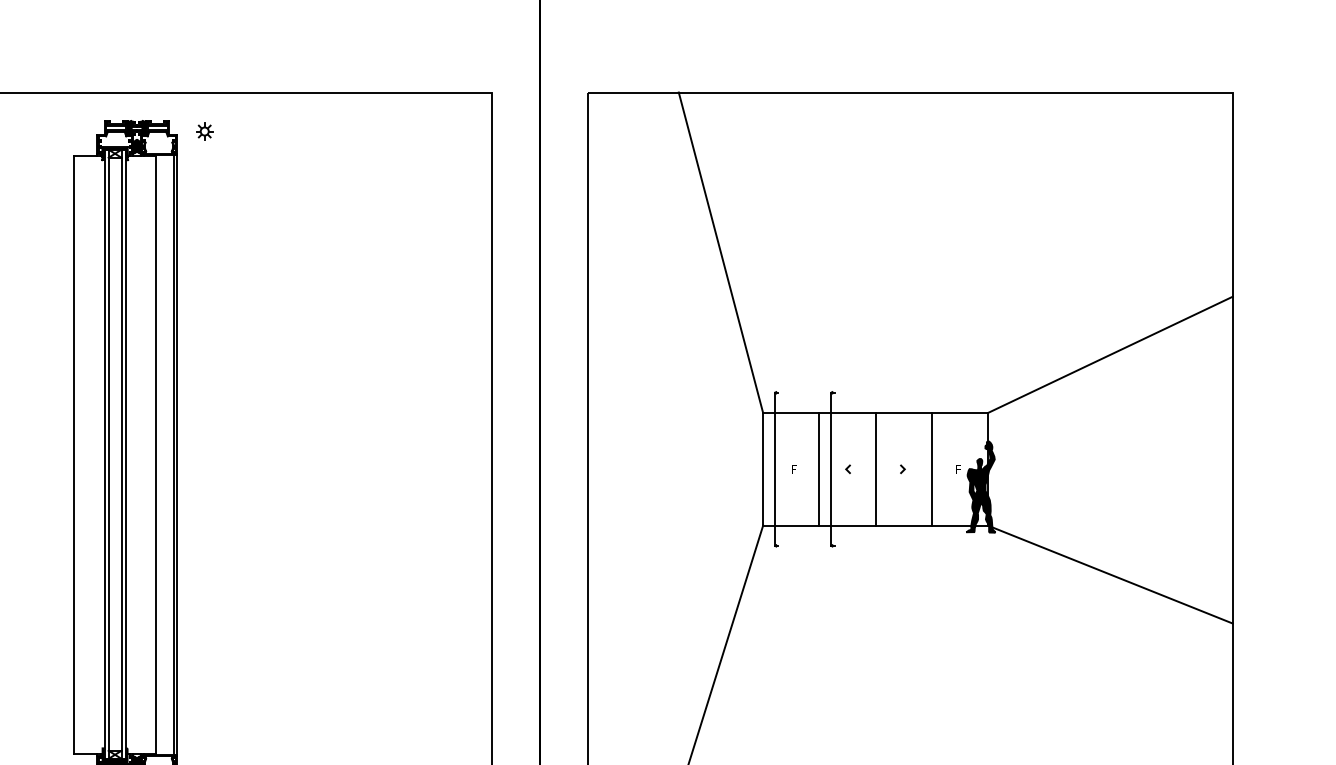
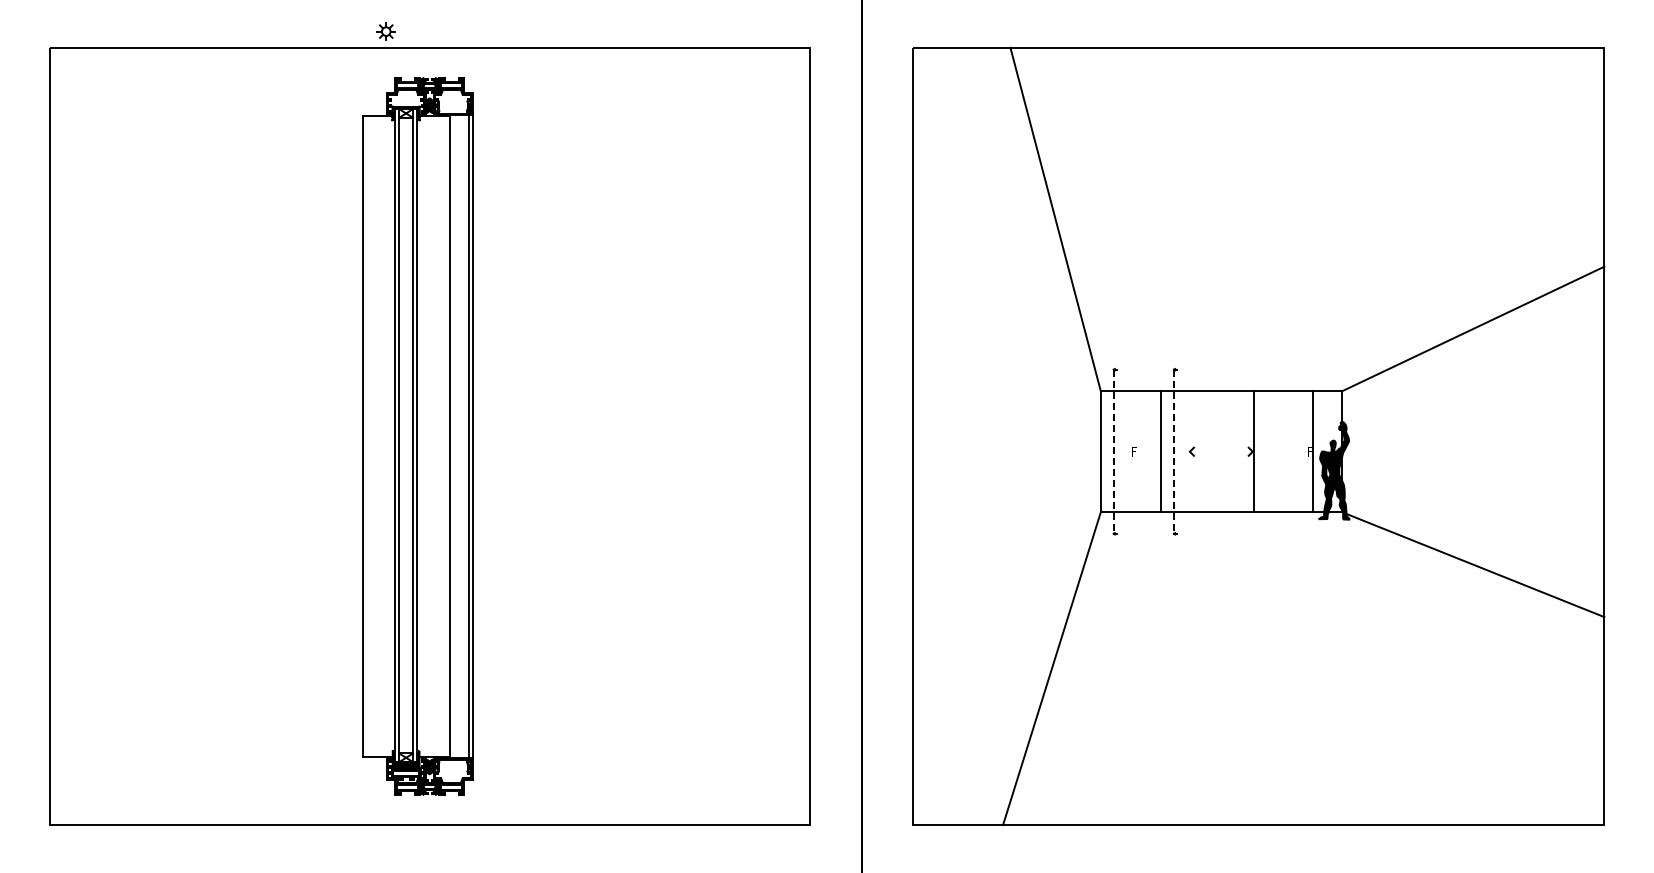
part: (204, 131) -> (385, 31), moved
line: (875, 469) -> (1254, 451), moved
line: (931, 469) -> (1312, 451), moved
line: (774, 470) -> (1113, 452), solid -> dashed
line: (831, 470) -> (1174, 452), solid -> dashed

